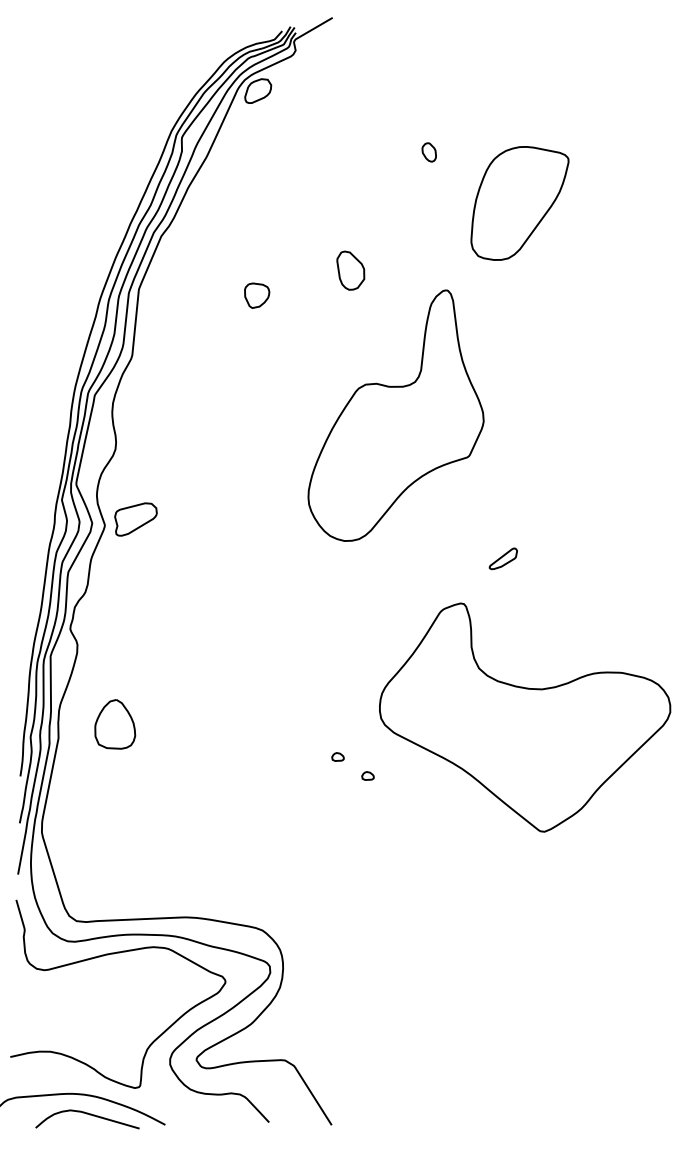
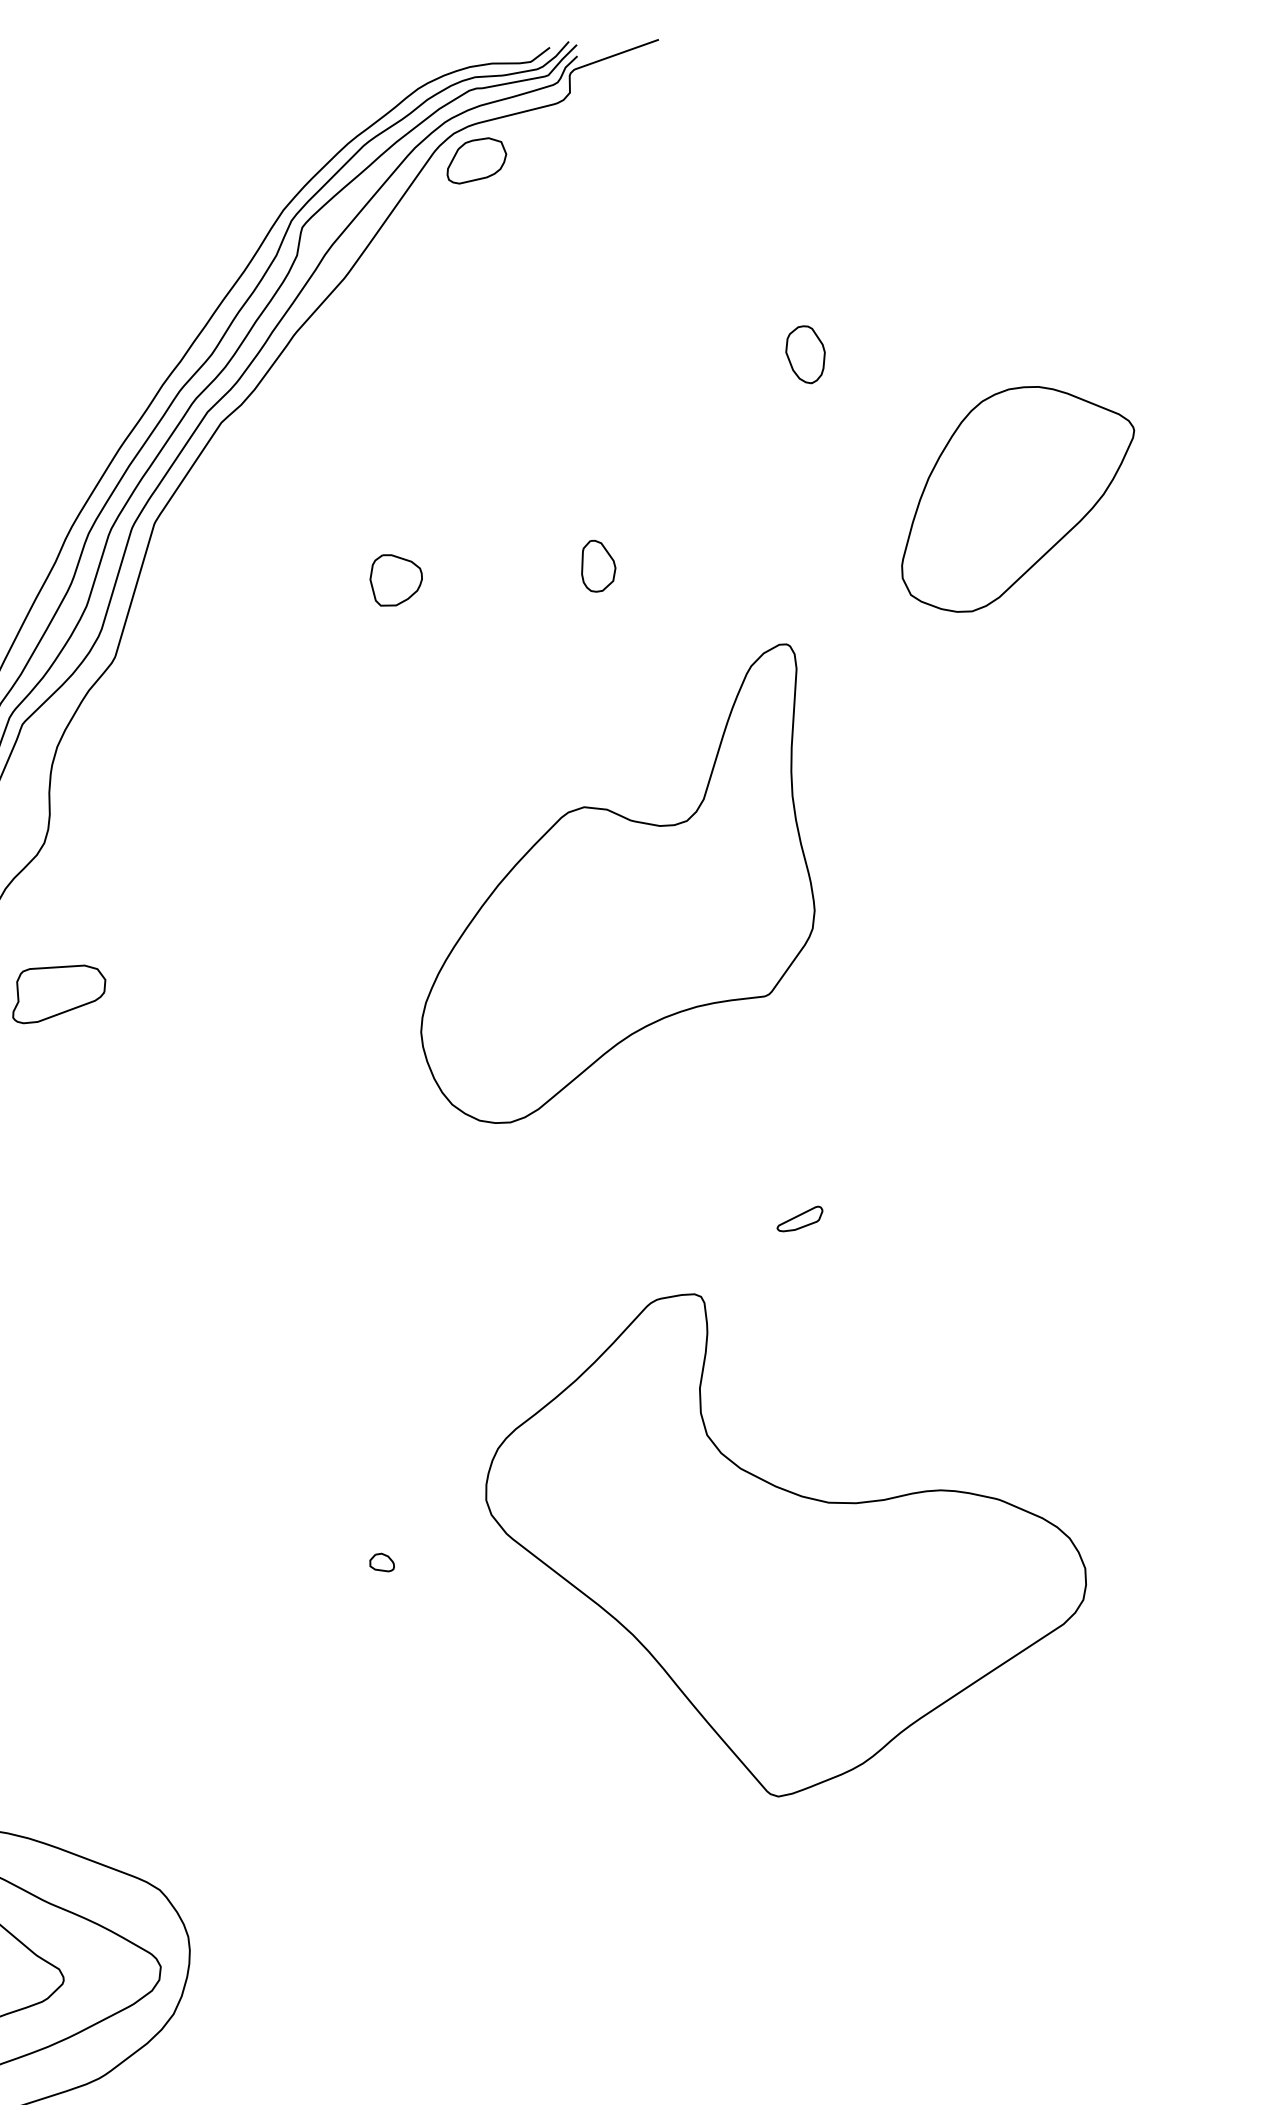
part: (428, 152) -> (803, 354), size x1.43
part: (519, 203) -> (1016, 502), moved
part: (350, 270) -> (597, 566), size x0.62
part: (503, 558) -> (800, 1218), size x0.71
part: (367, 775) -> (435, 1611), removed

